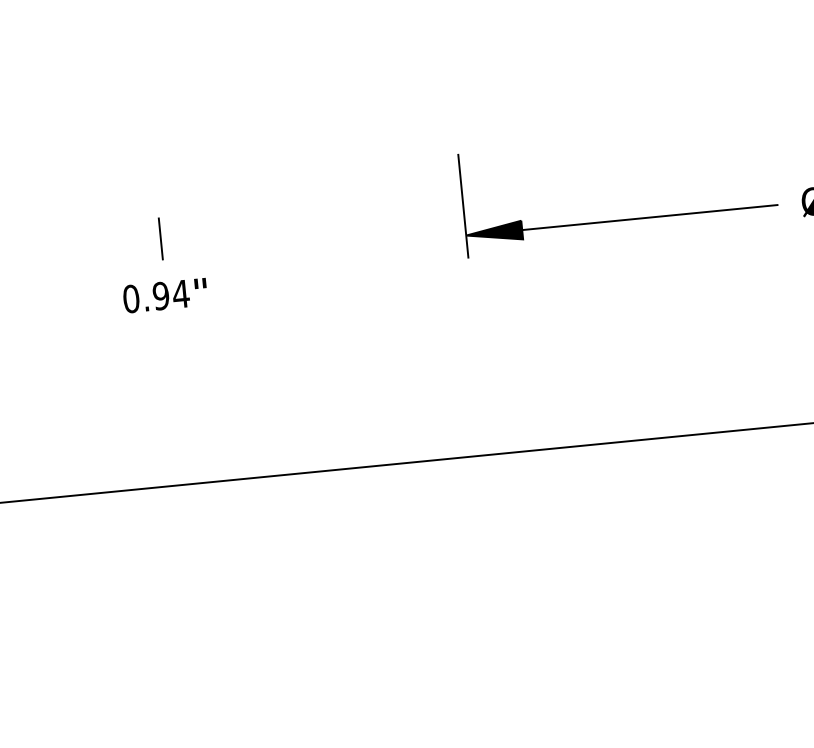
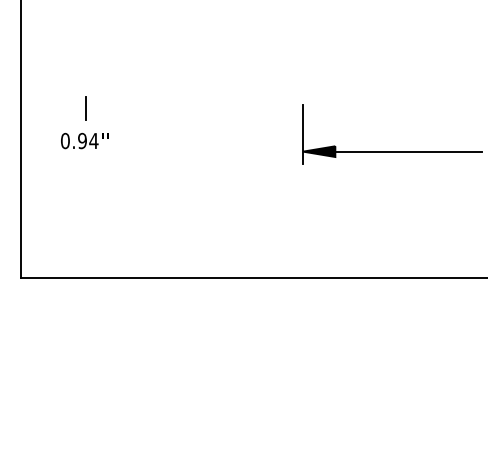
part: (161, 263) -> (84, 122), moved

